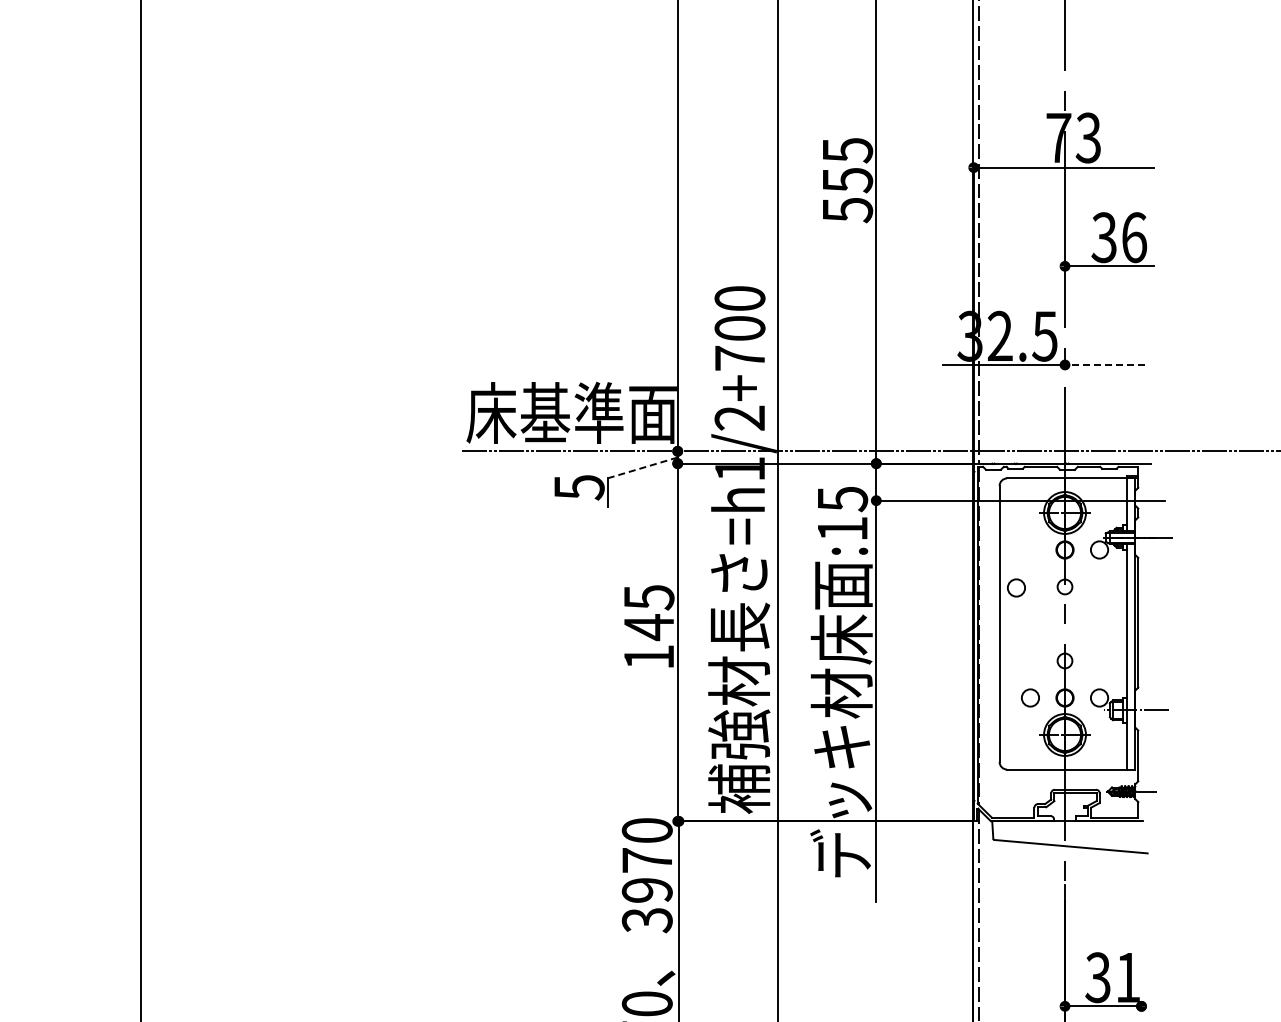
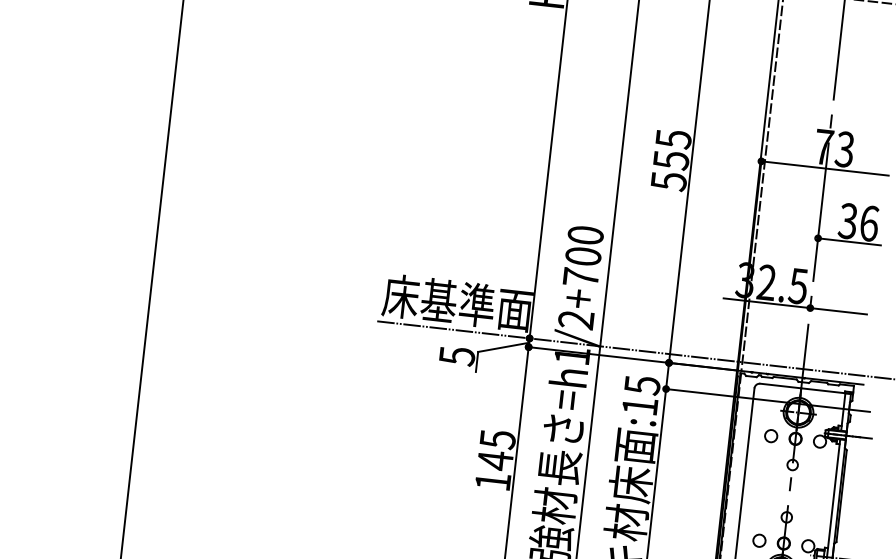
line: (1104, 364) -> (838, 310), dashed -> solid
line: (642, 468) -> (503, 347), dashed -> solid
circle: (1016, 587) -> (771, 435), moved

